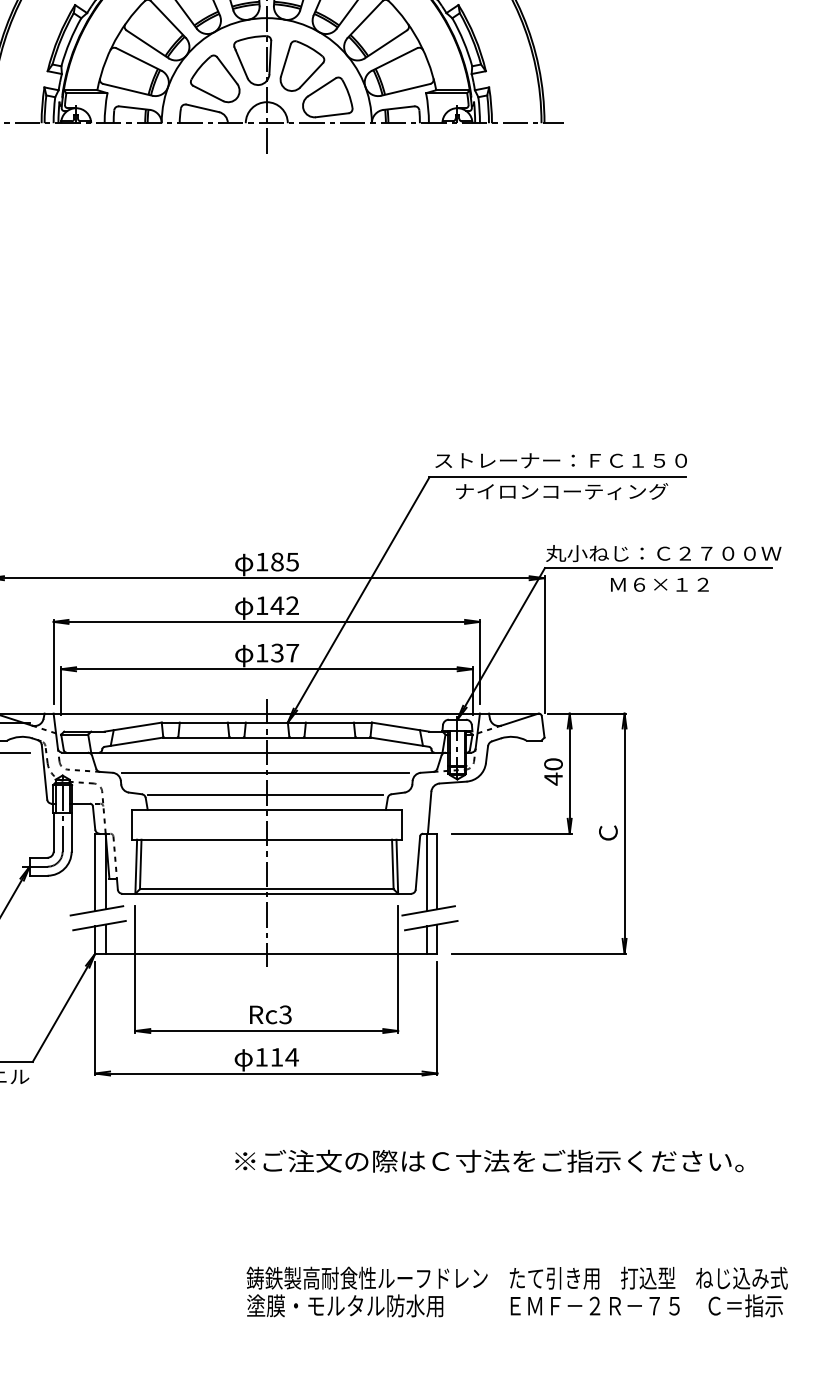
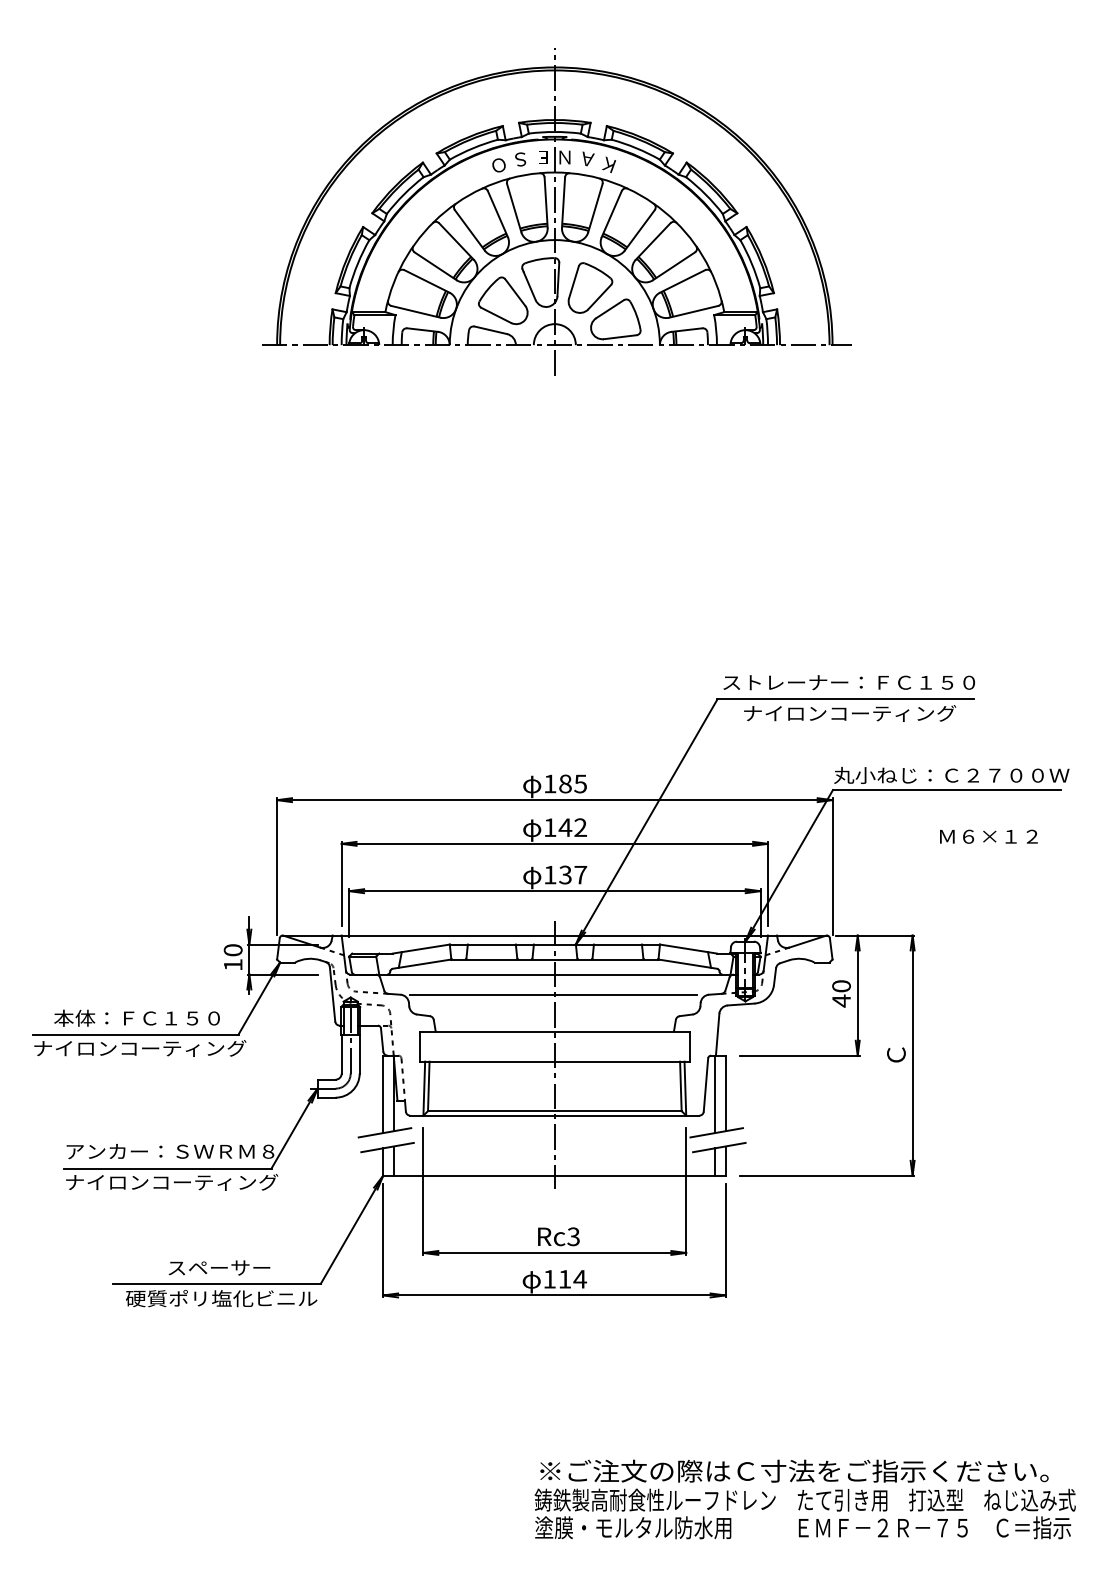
text: (659, 584) -> (988, 836), moved
line: (265, 794) -> (553, 1016), removed
text: (489, 1160) -> (794, 1470), moved

